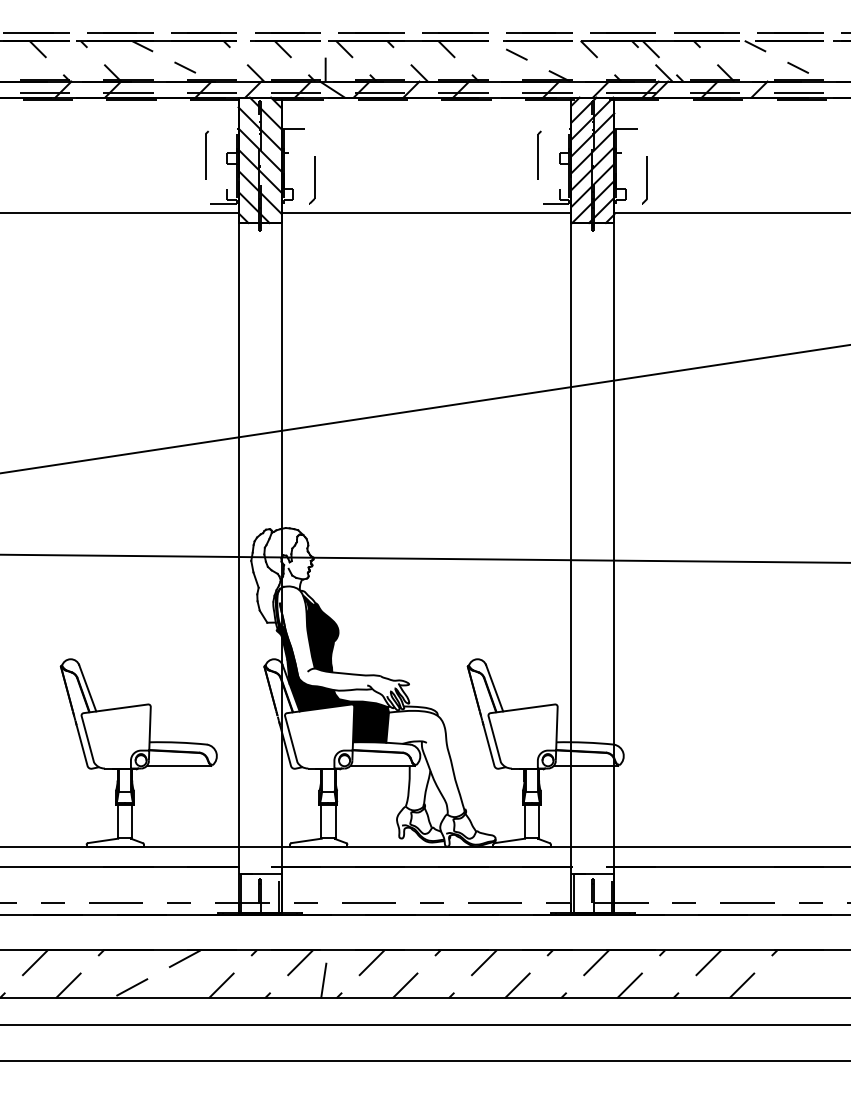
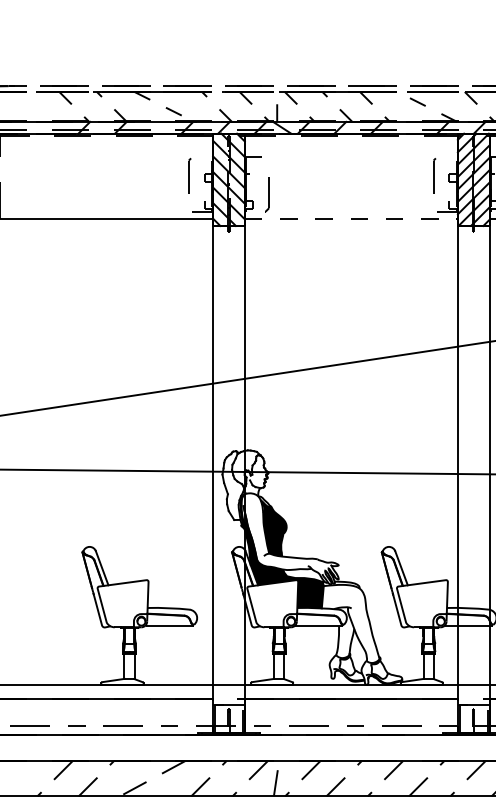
line: (426, 213) -> (351, 218), solid -> dashed

